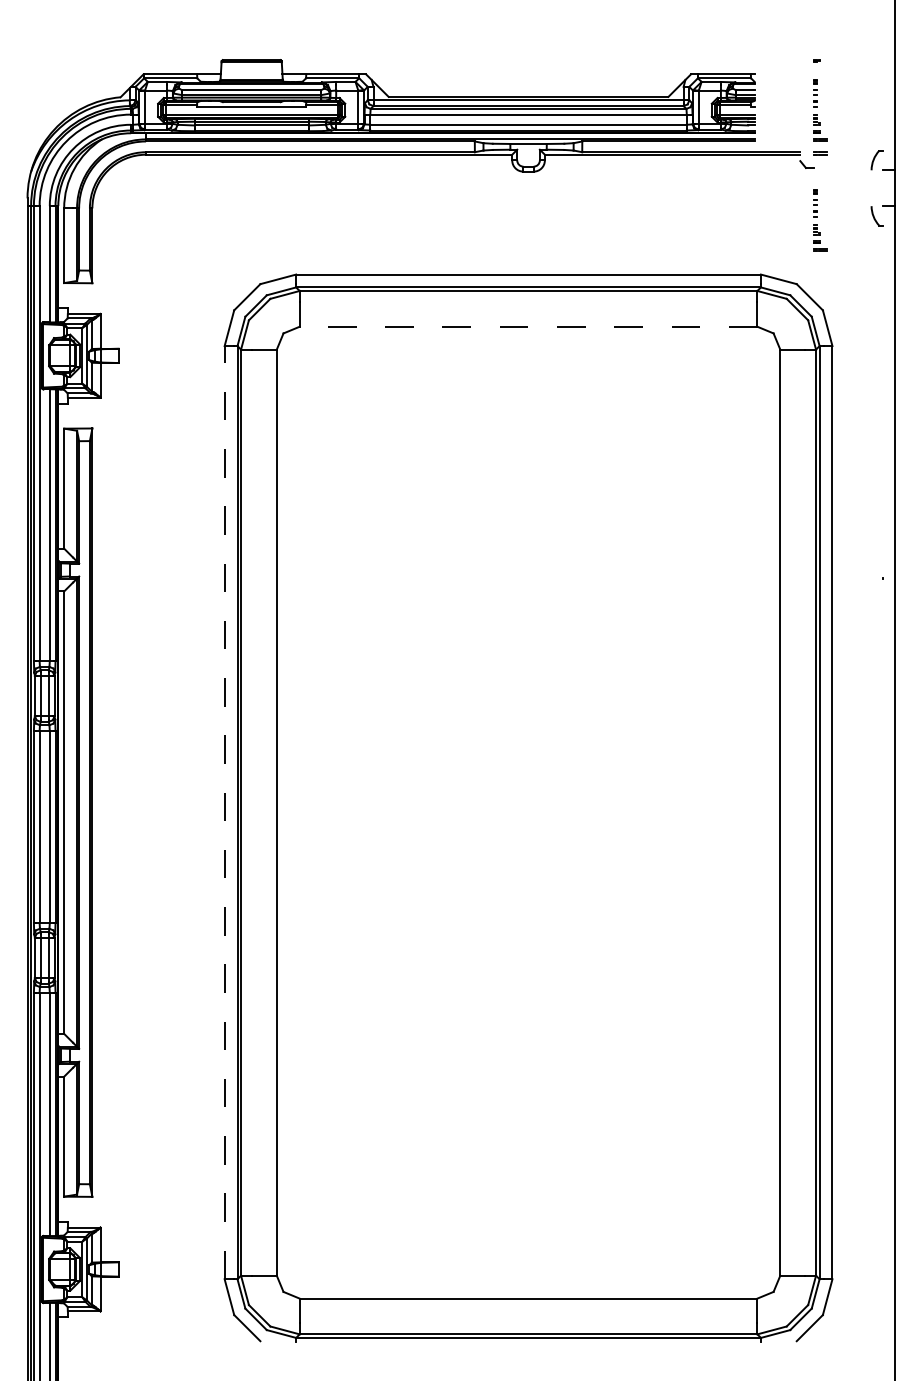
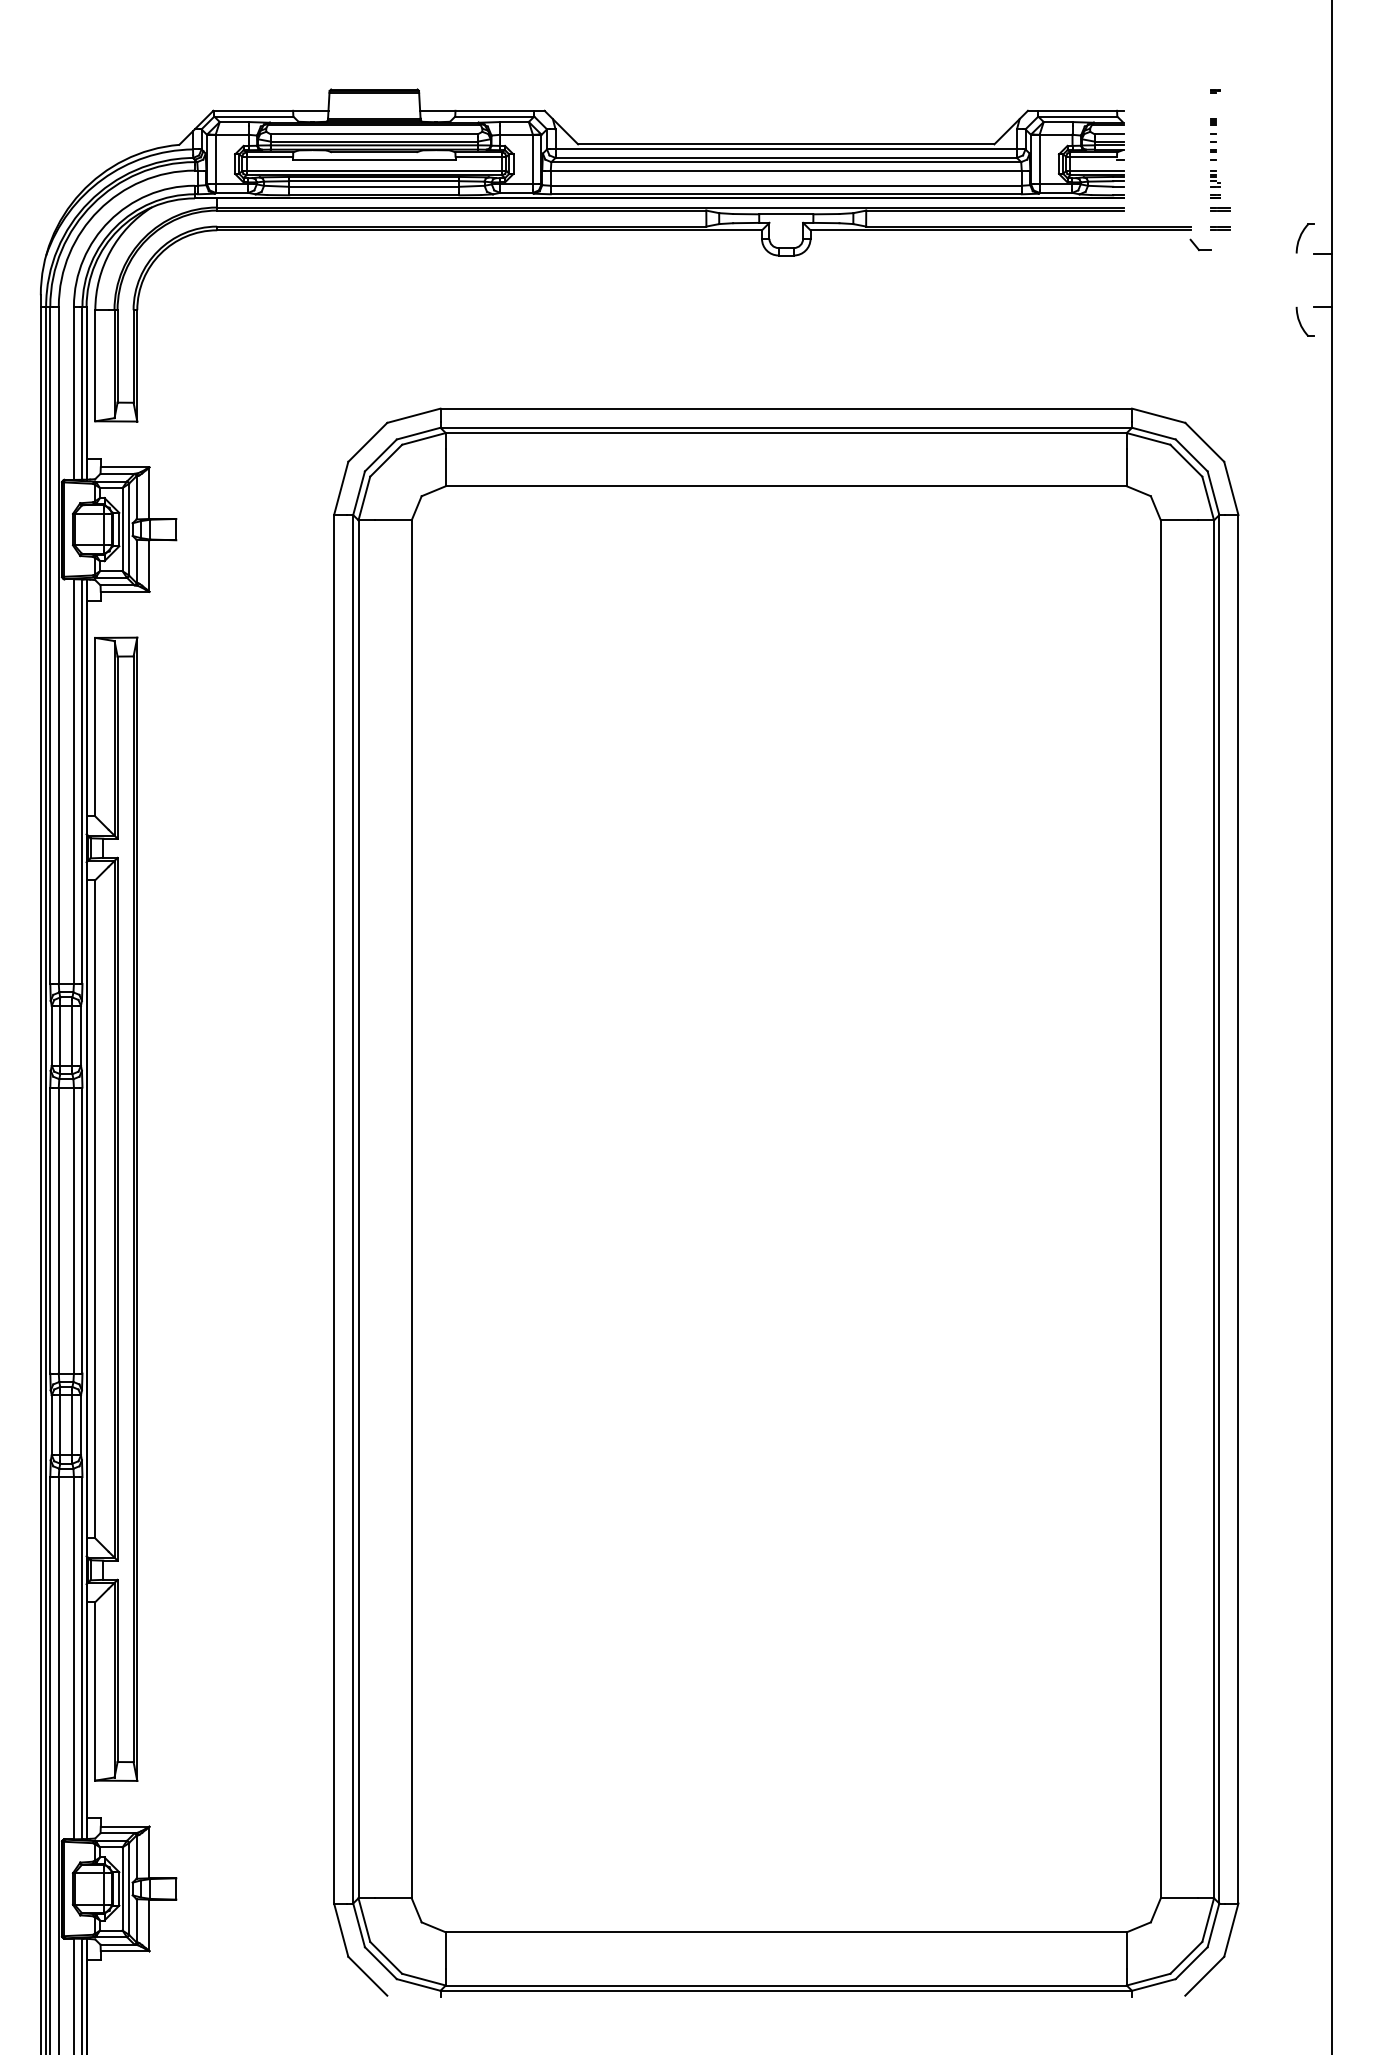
part: (820, 220) -> (1220, 328), removed
line: (528, 326) -> (786, 485), dashed -> solid
line: (224, 812) -> (333, 1209), dashed -> solid

